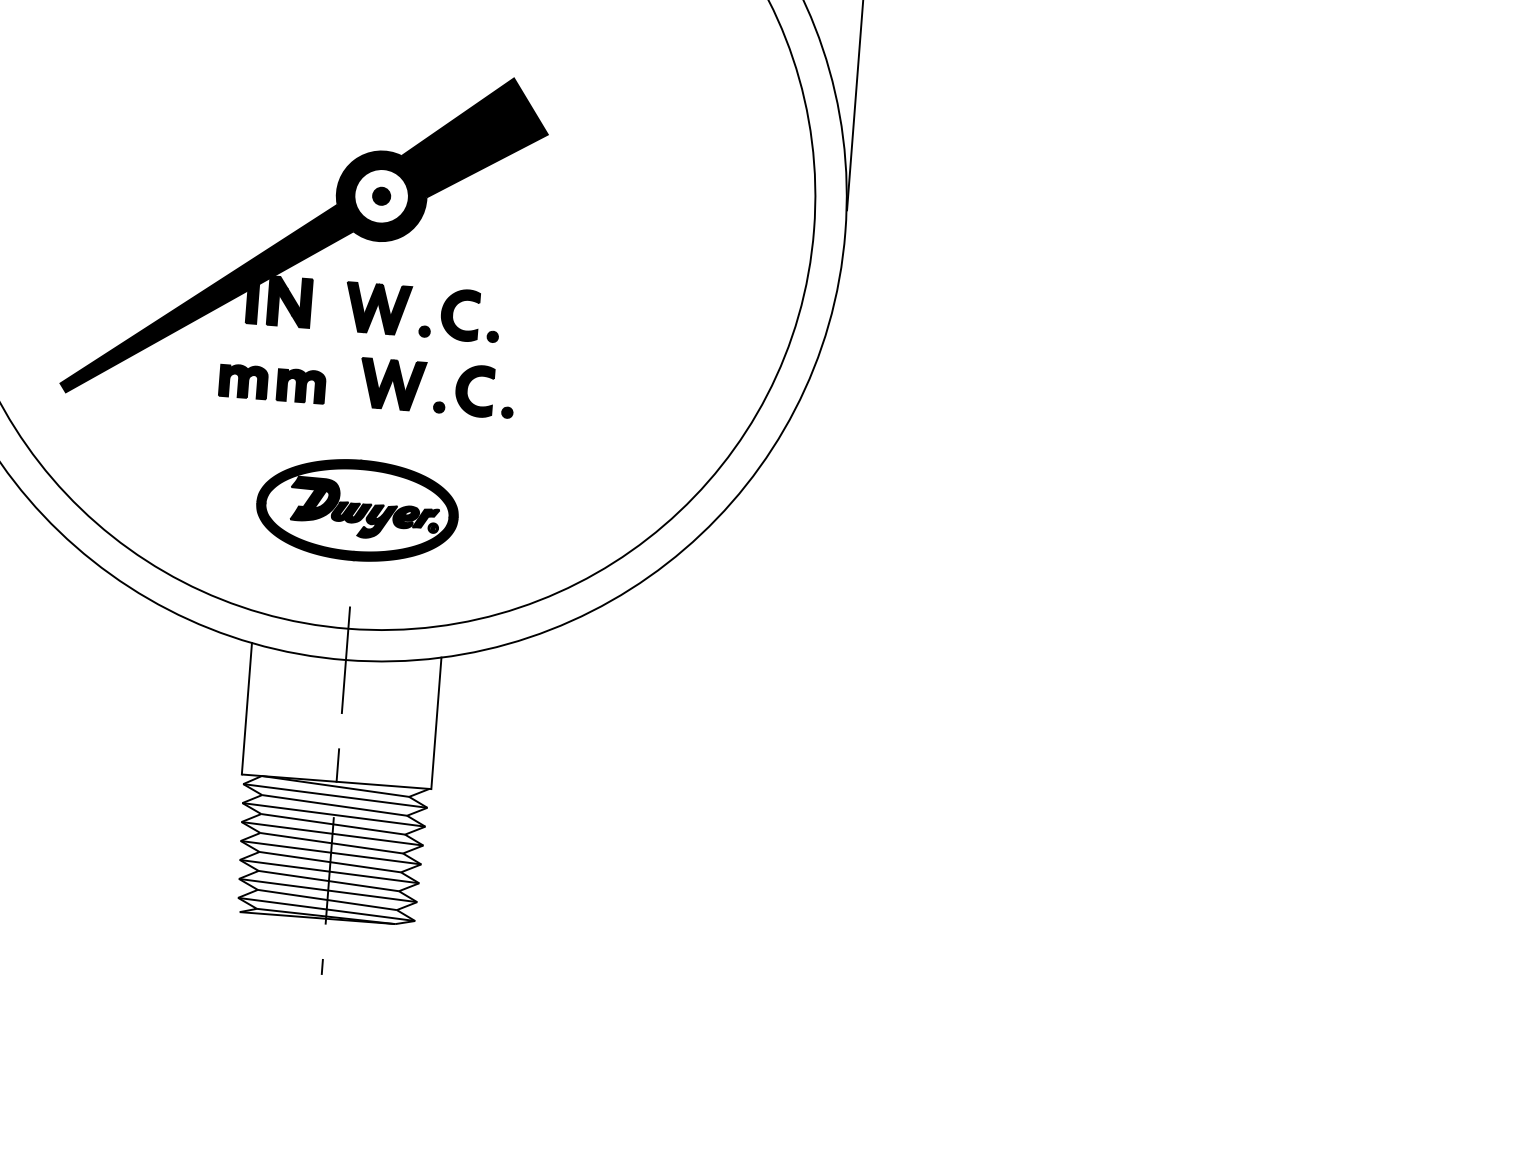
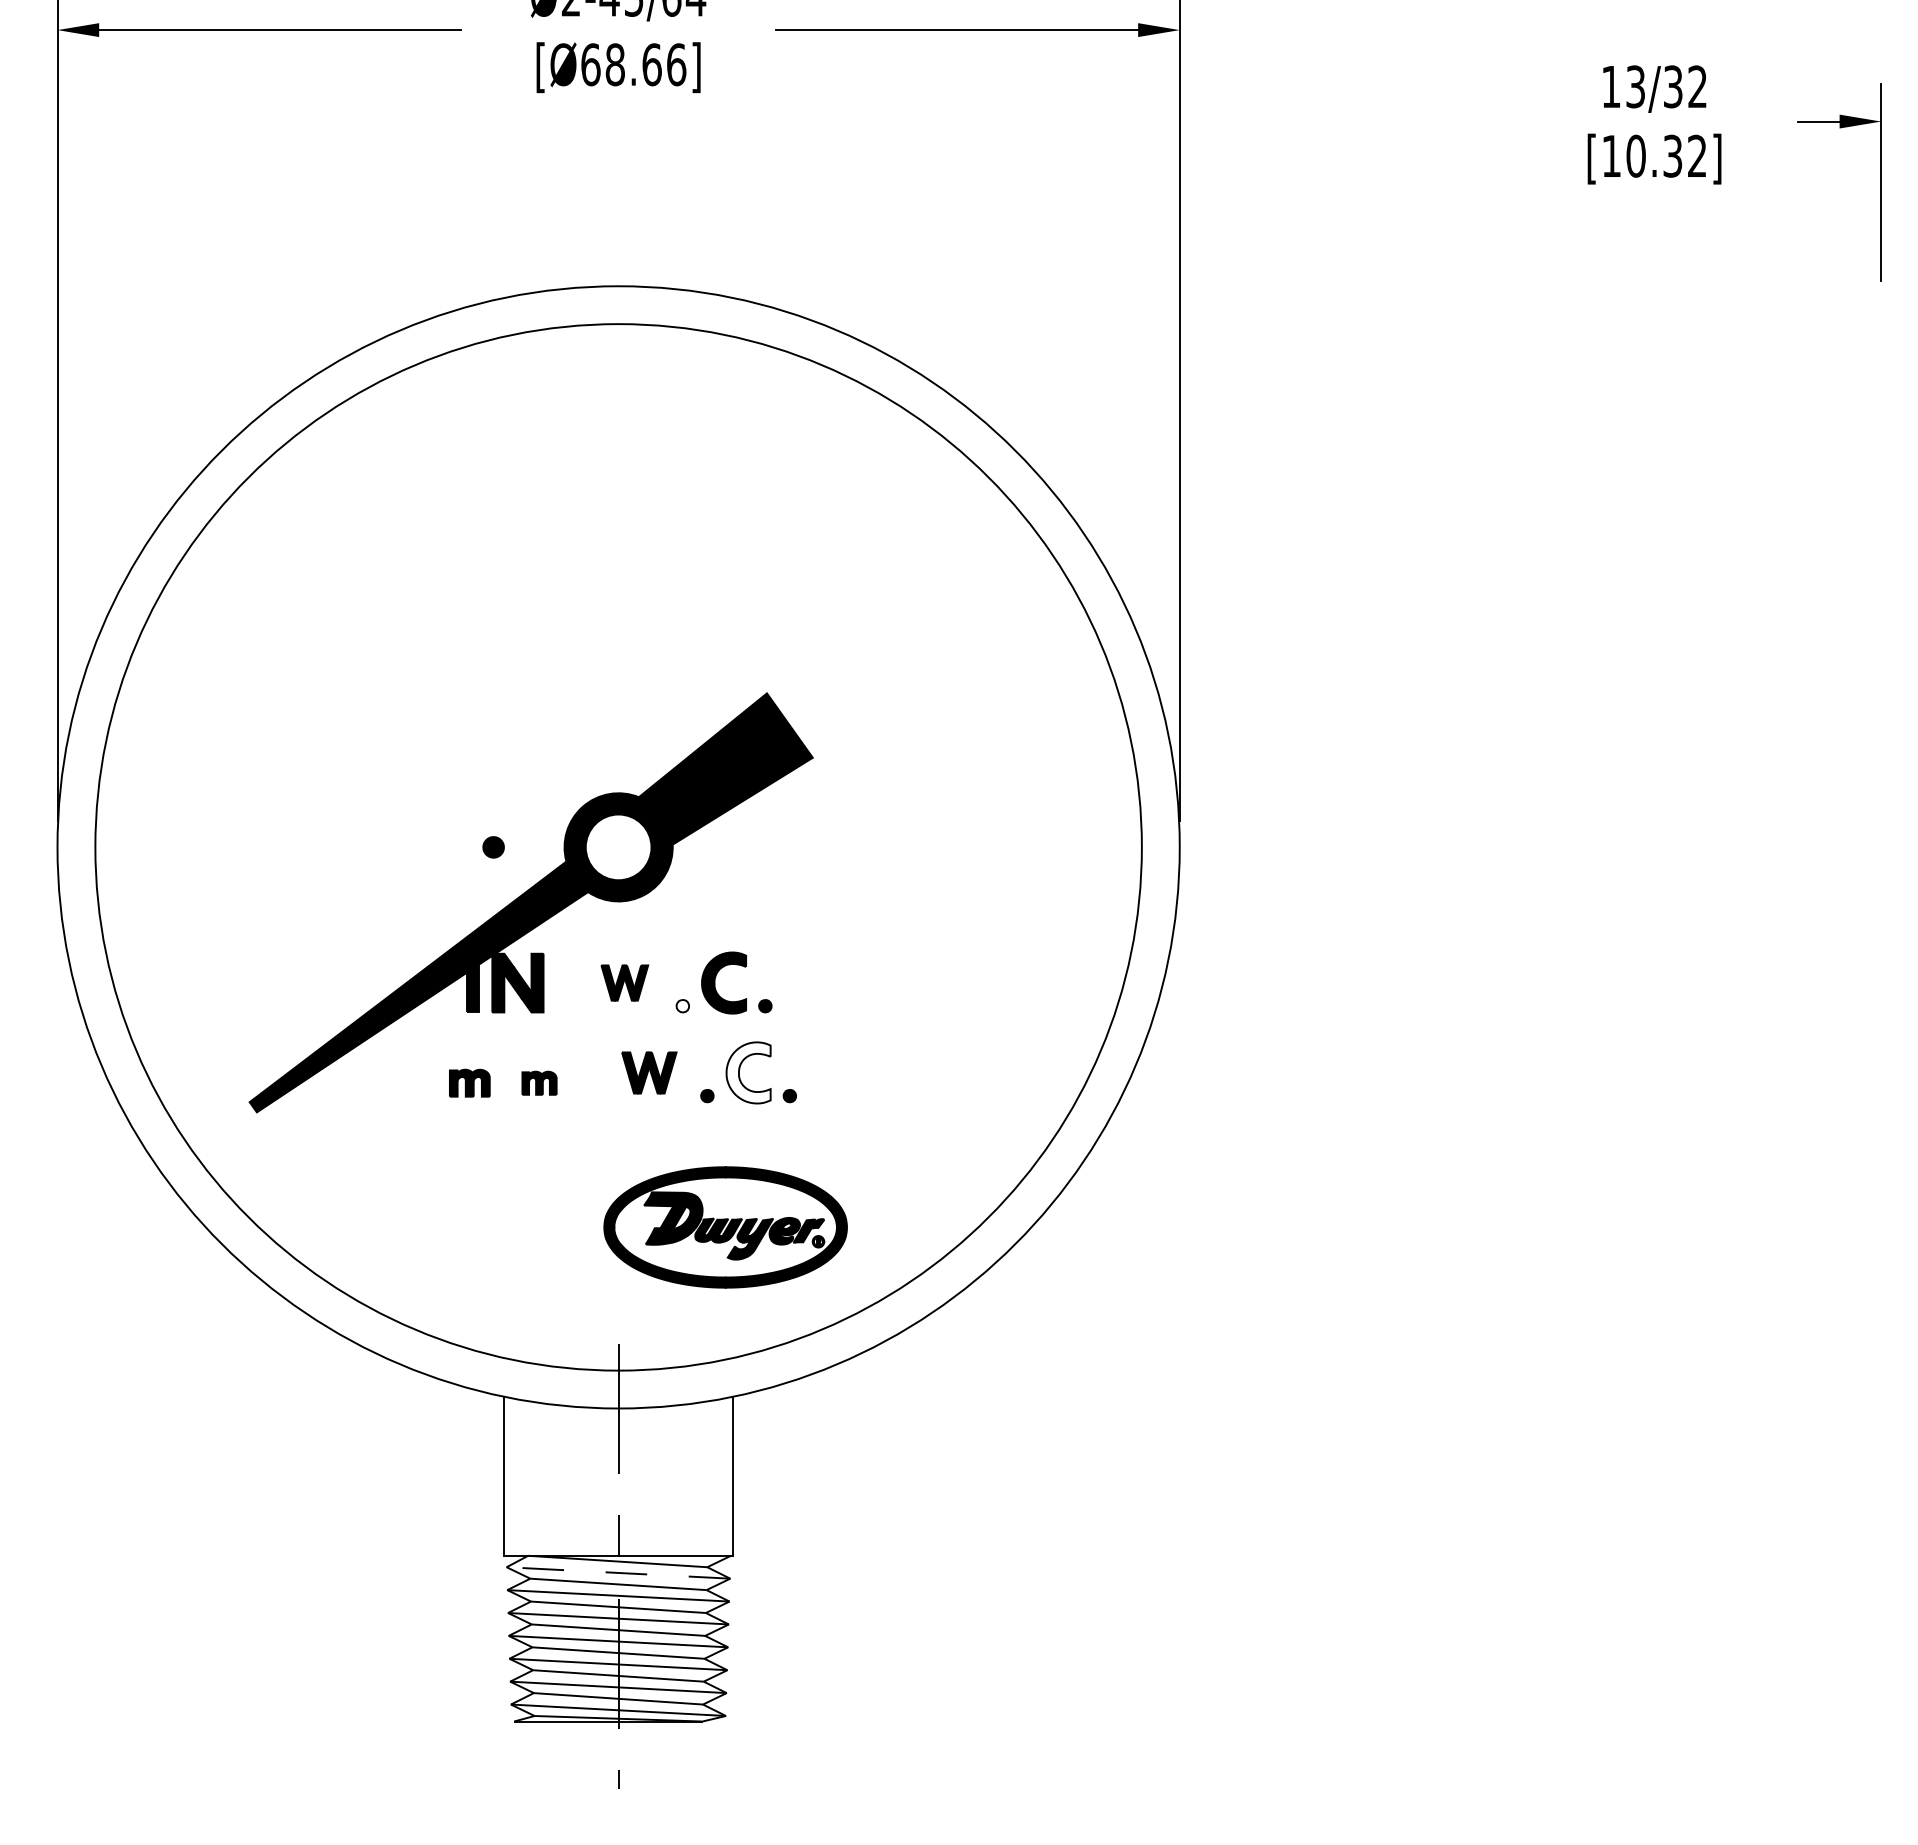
part: (381, 196) -> (493, 847), moved
part: (377, 308) -> (624, 982), size x0.6
fill: (424, 331) -> (682, 1006), removed
part: (243, 381) -> (469, 1083), size x0.7
part: (392, 384) -> (649, 1072), size x0.7
part: (301, 386) -> (539, 1083), size x0.6
fill: (474, 390) -> (748, 1072), removed
part: (357, 510) -> (725, 1227), moved
line: (335, 795) -> (618, 1572), solid -> dashed

